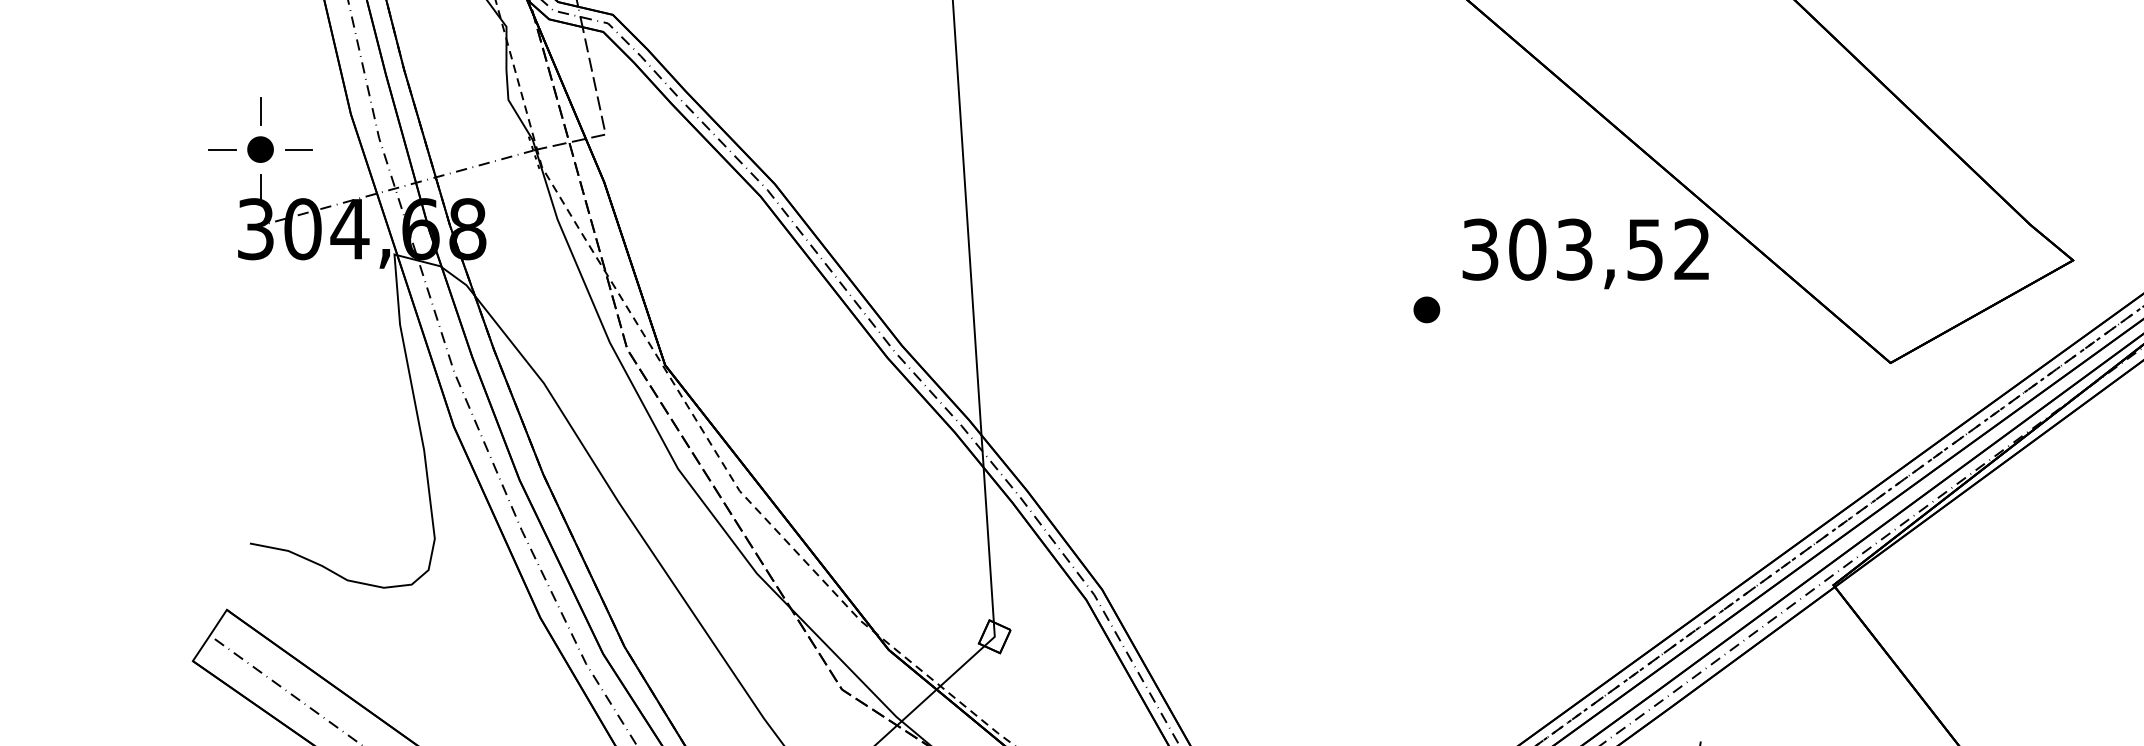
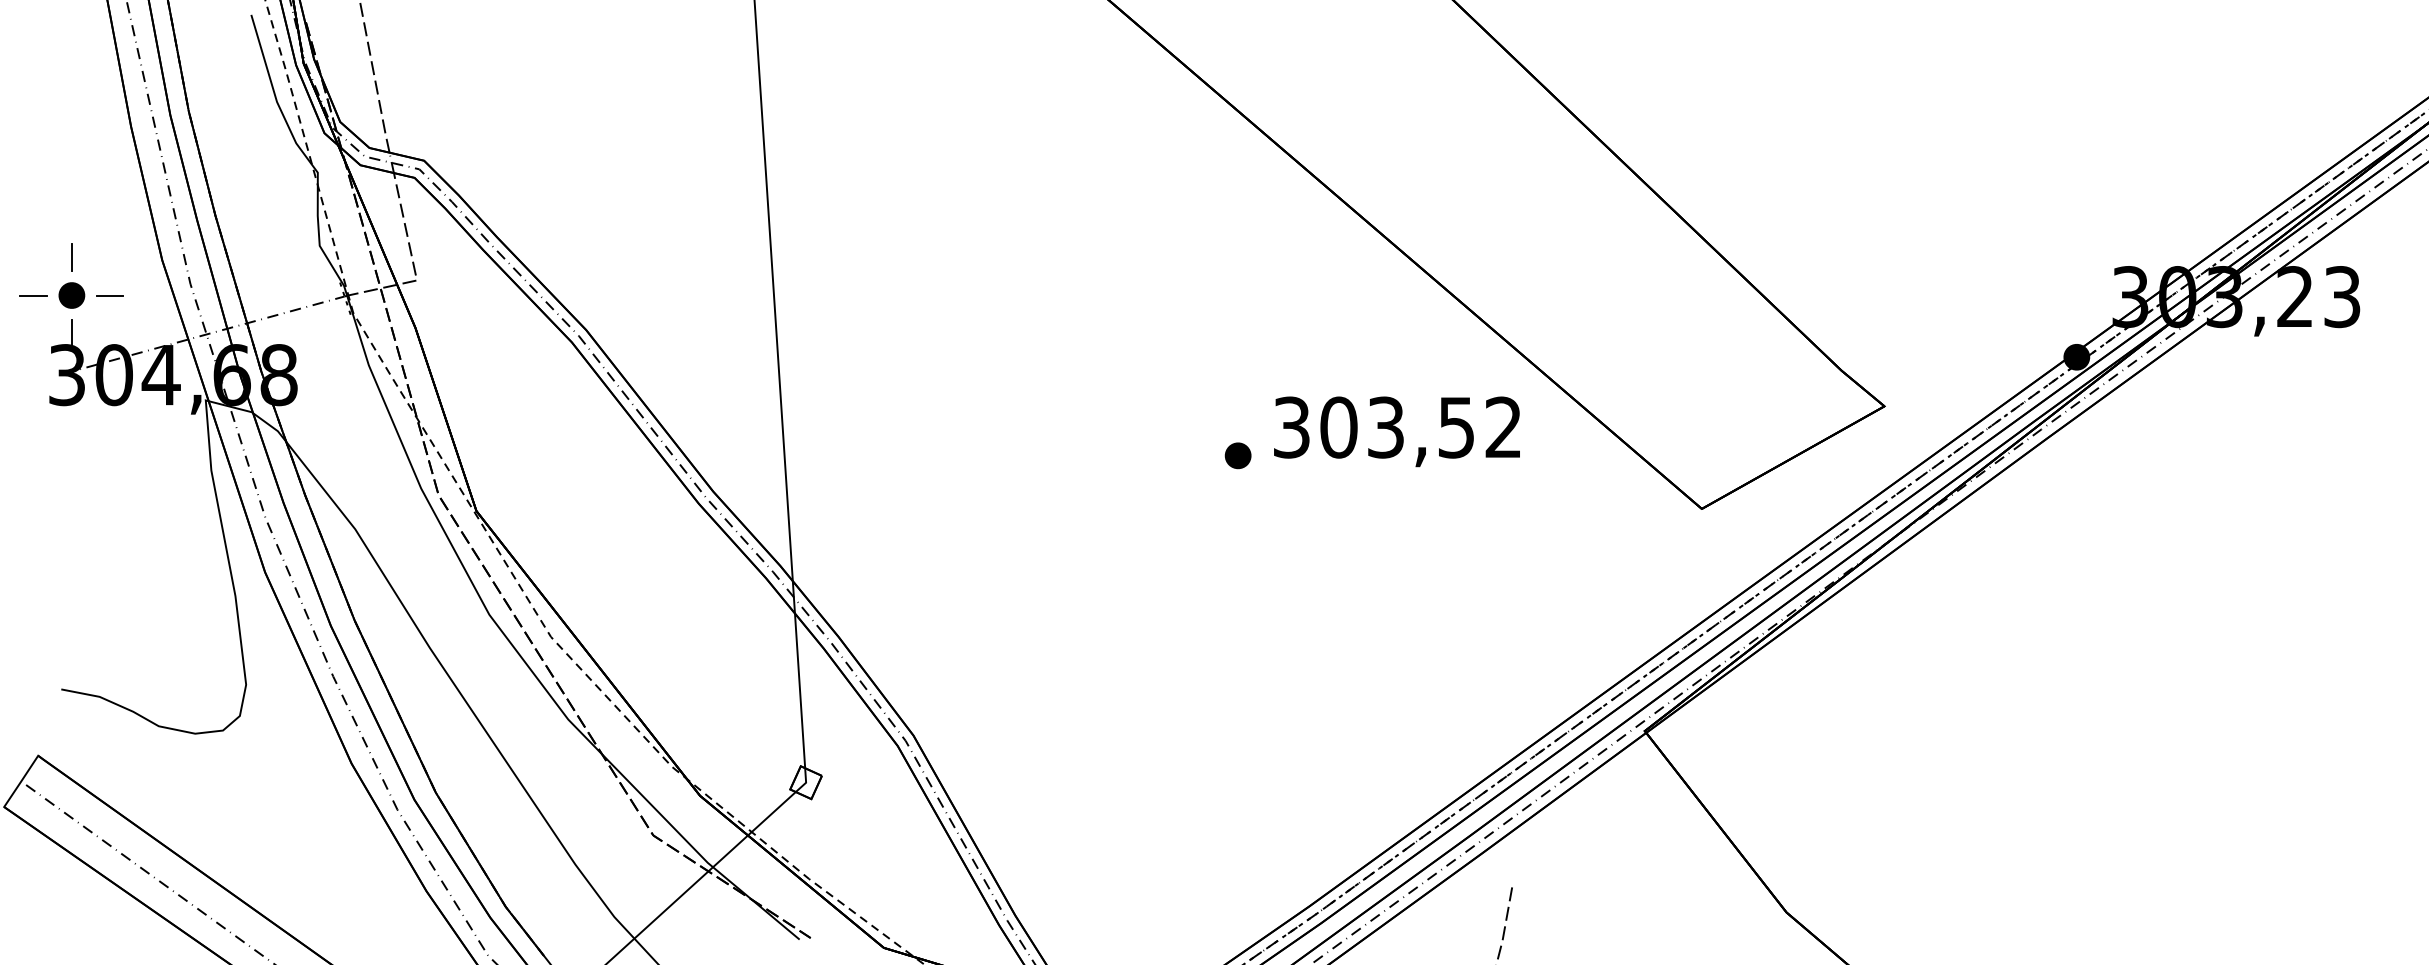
text: (1585, 253) -> (1396, 431), moved

